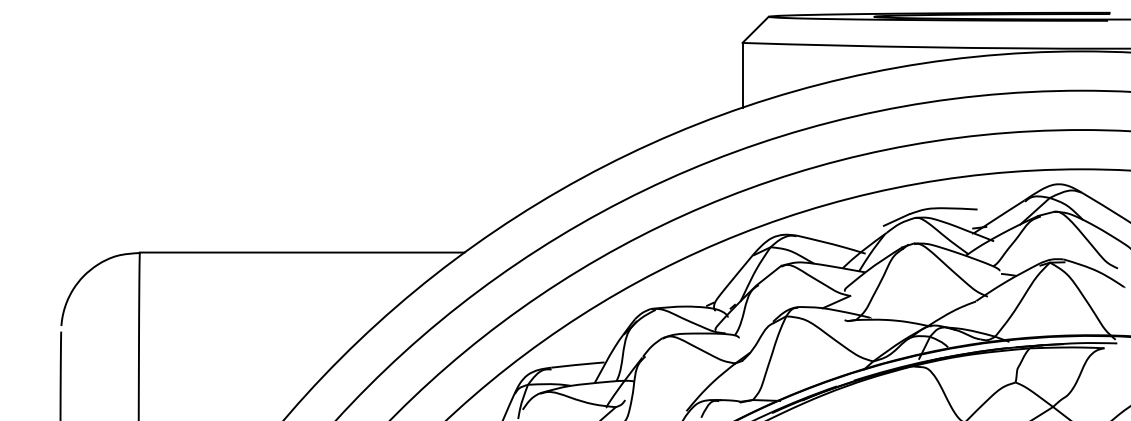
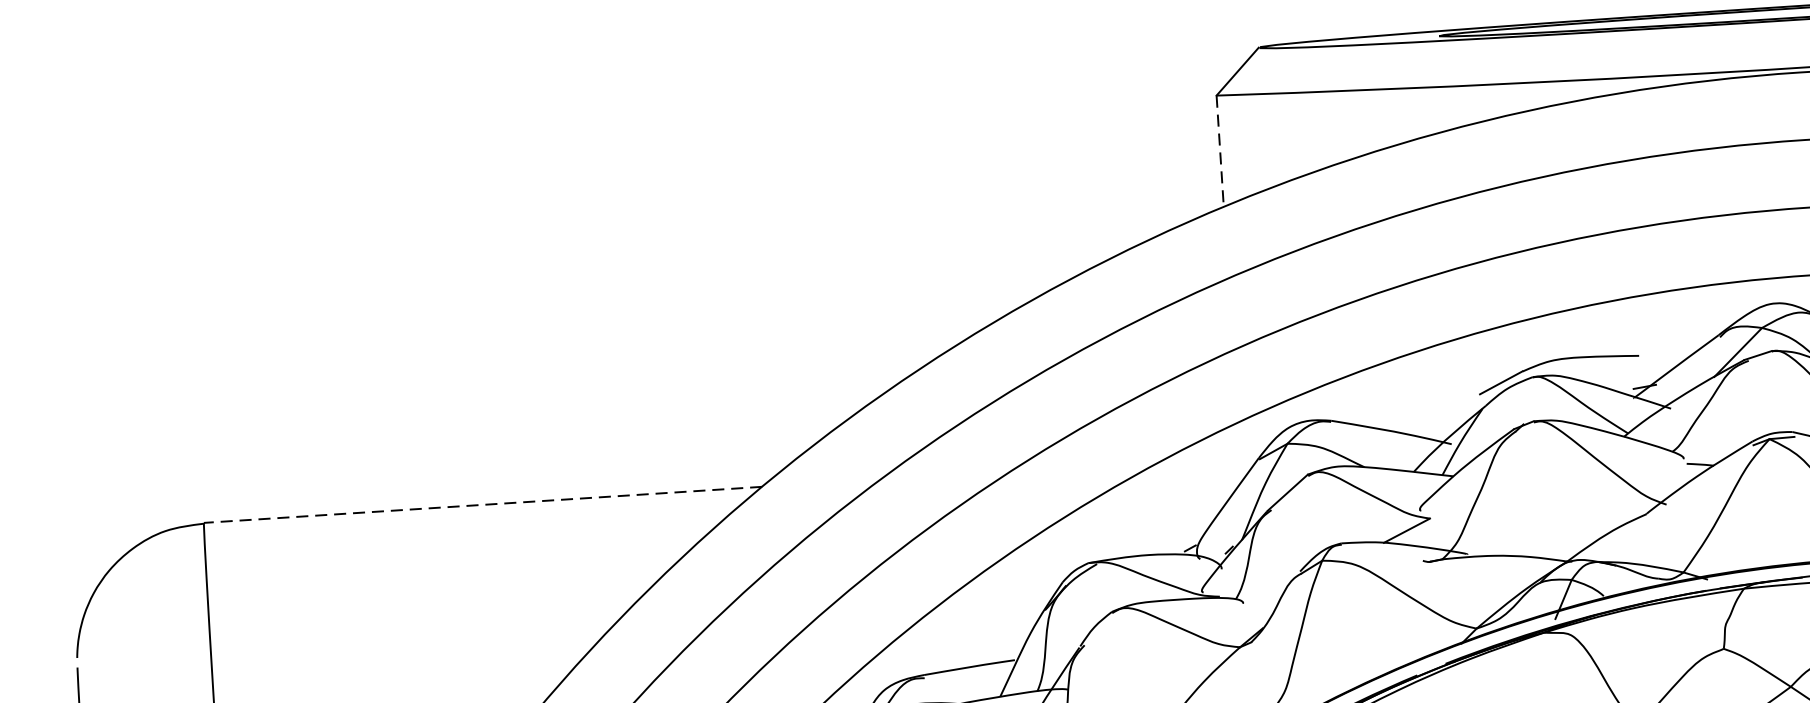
line: (742, 75) -> (1220, 151), solid -> dashed
line: (301, 252) -> (481, 504), solid -> dashed

